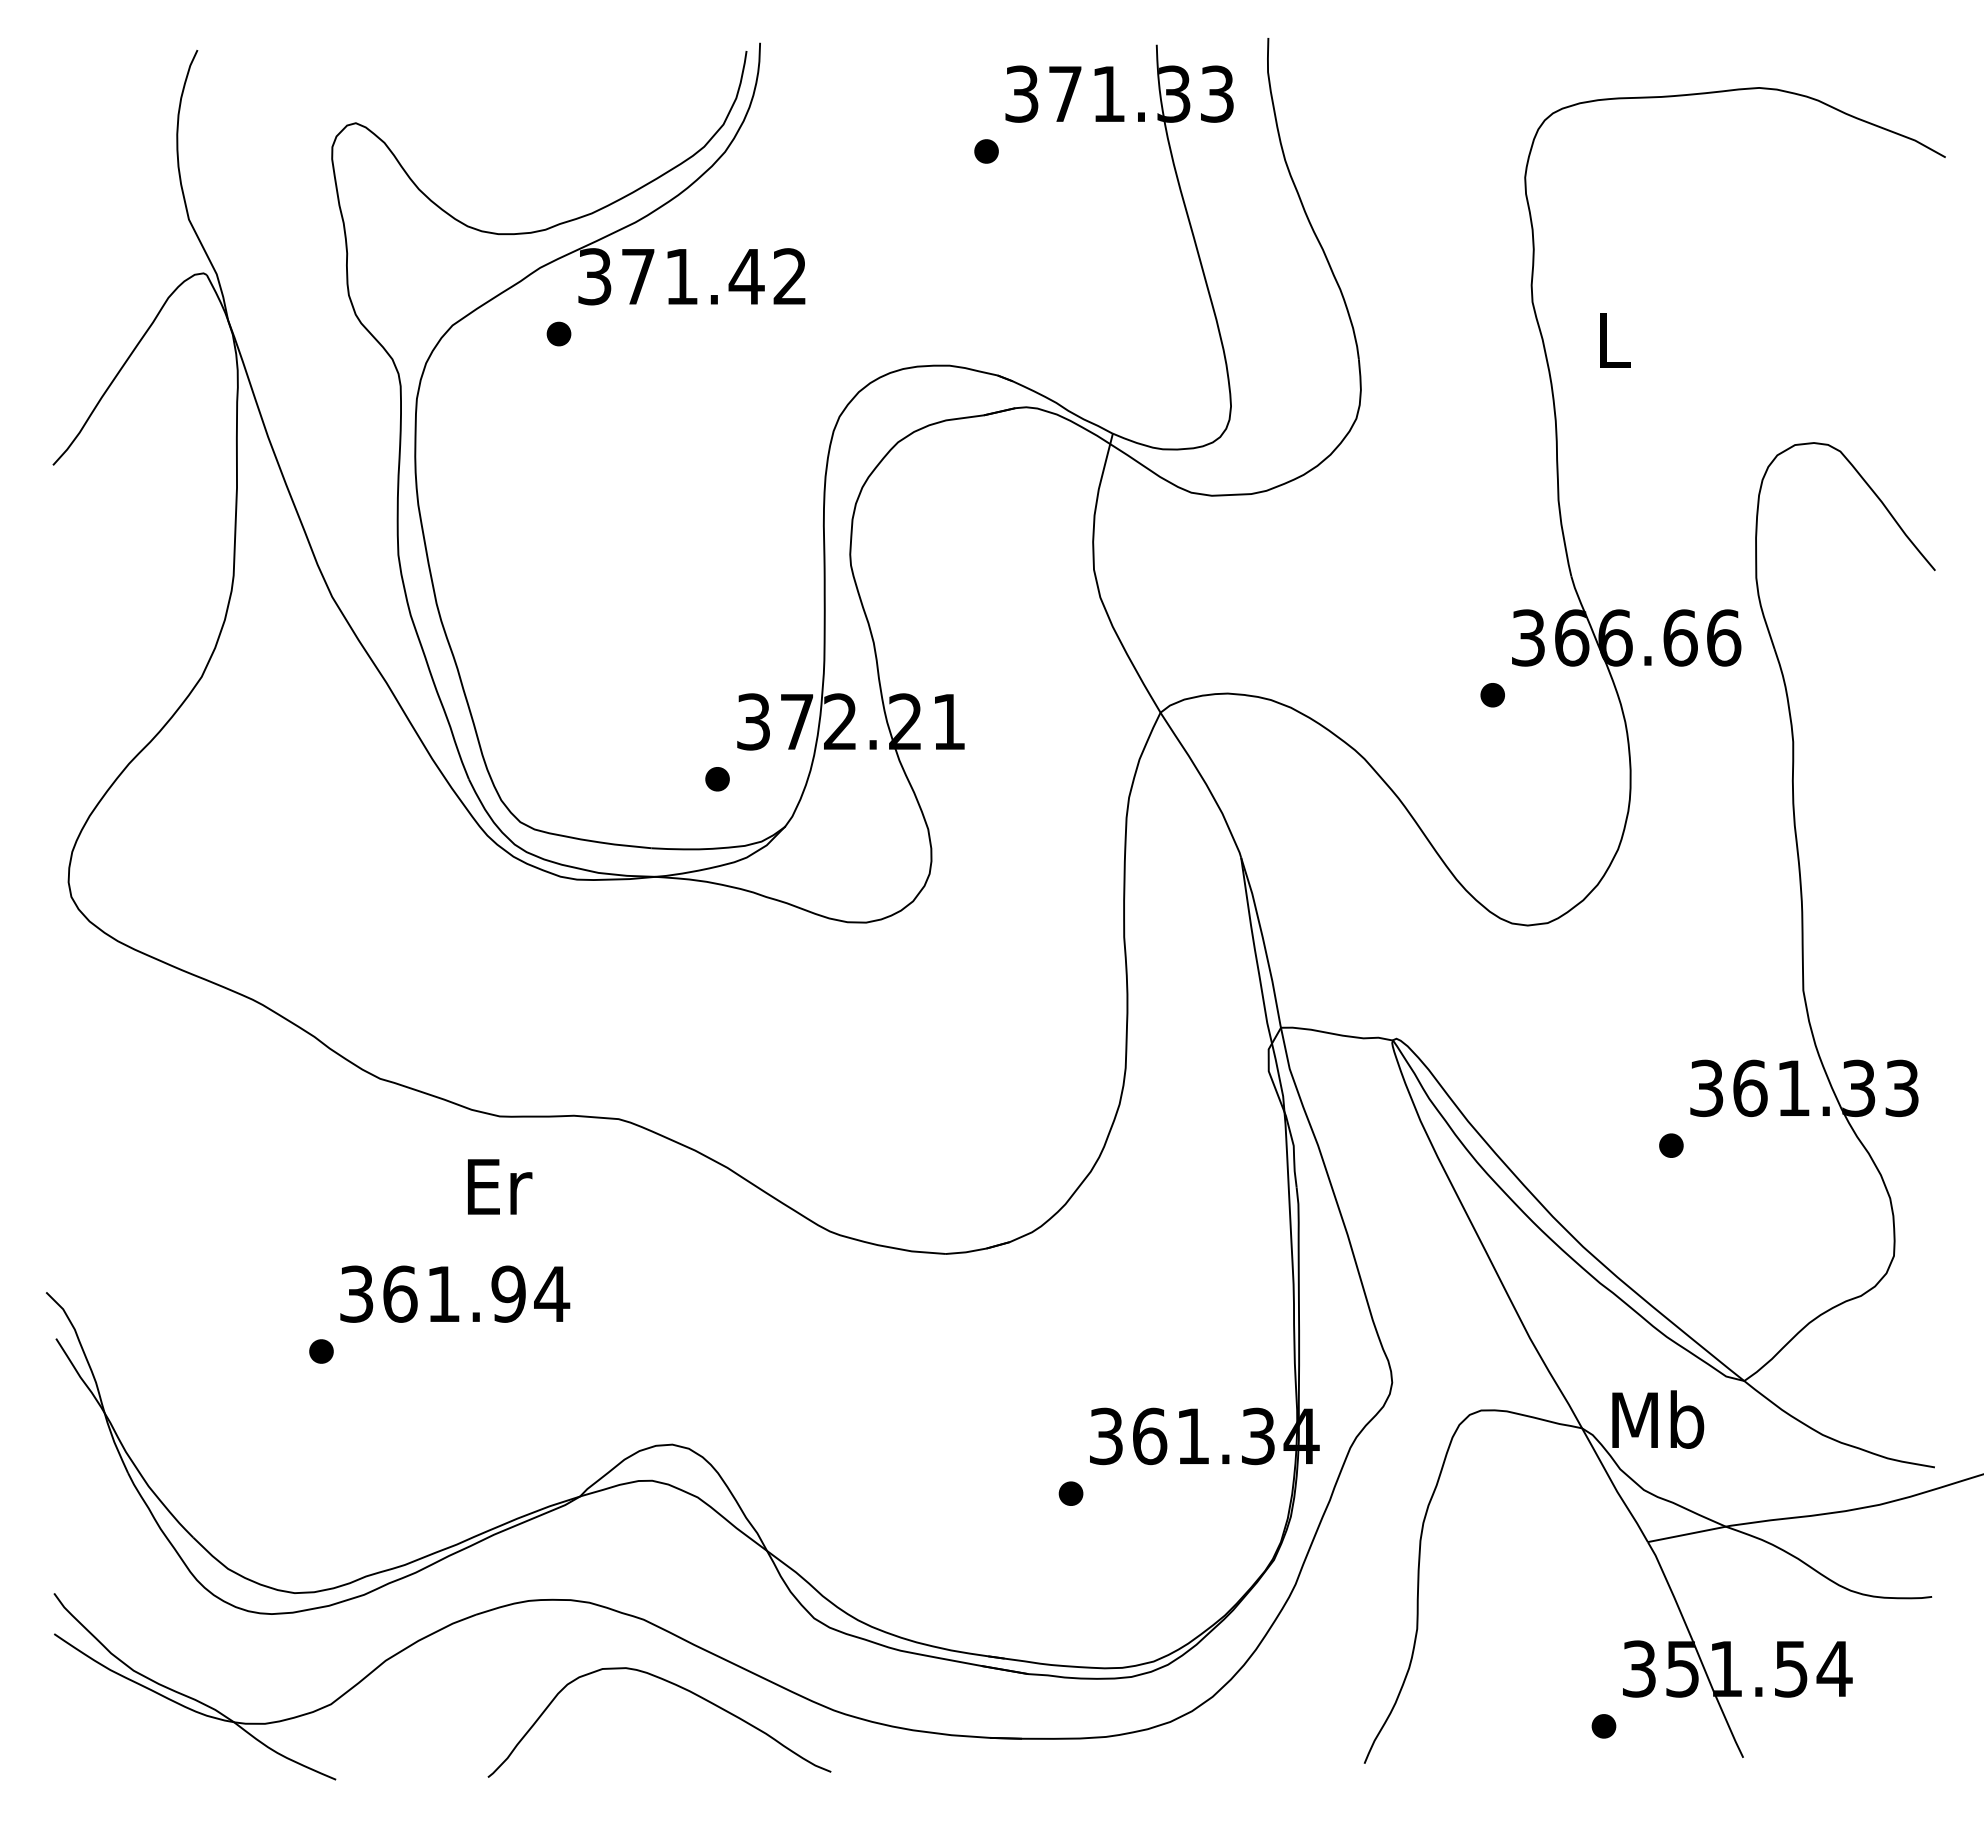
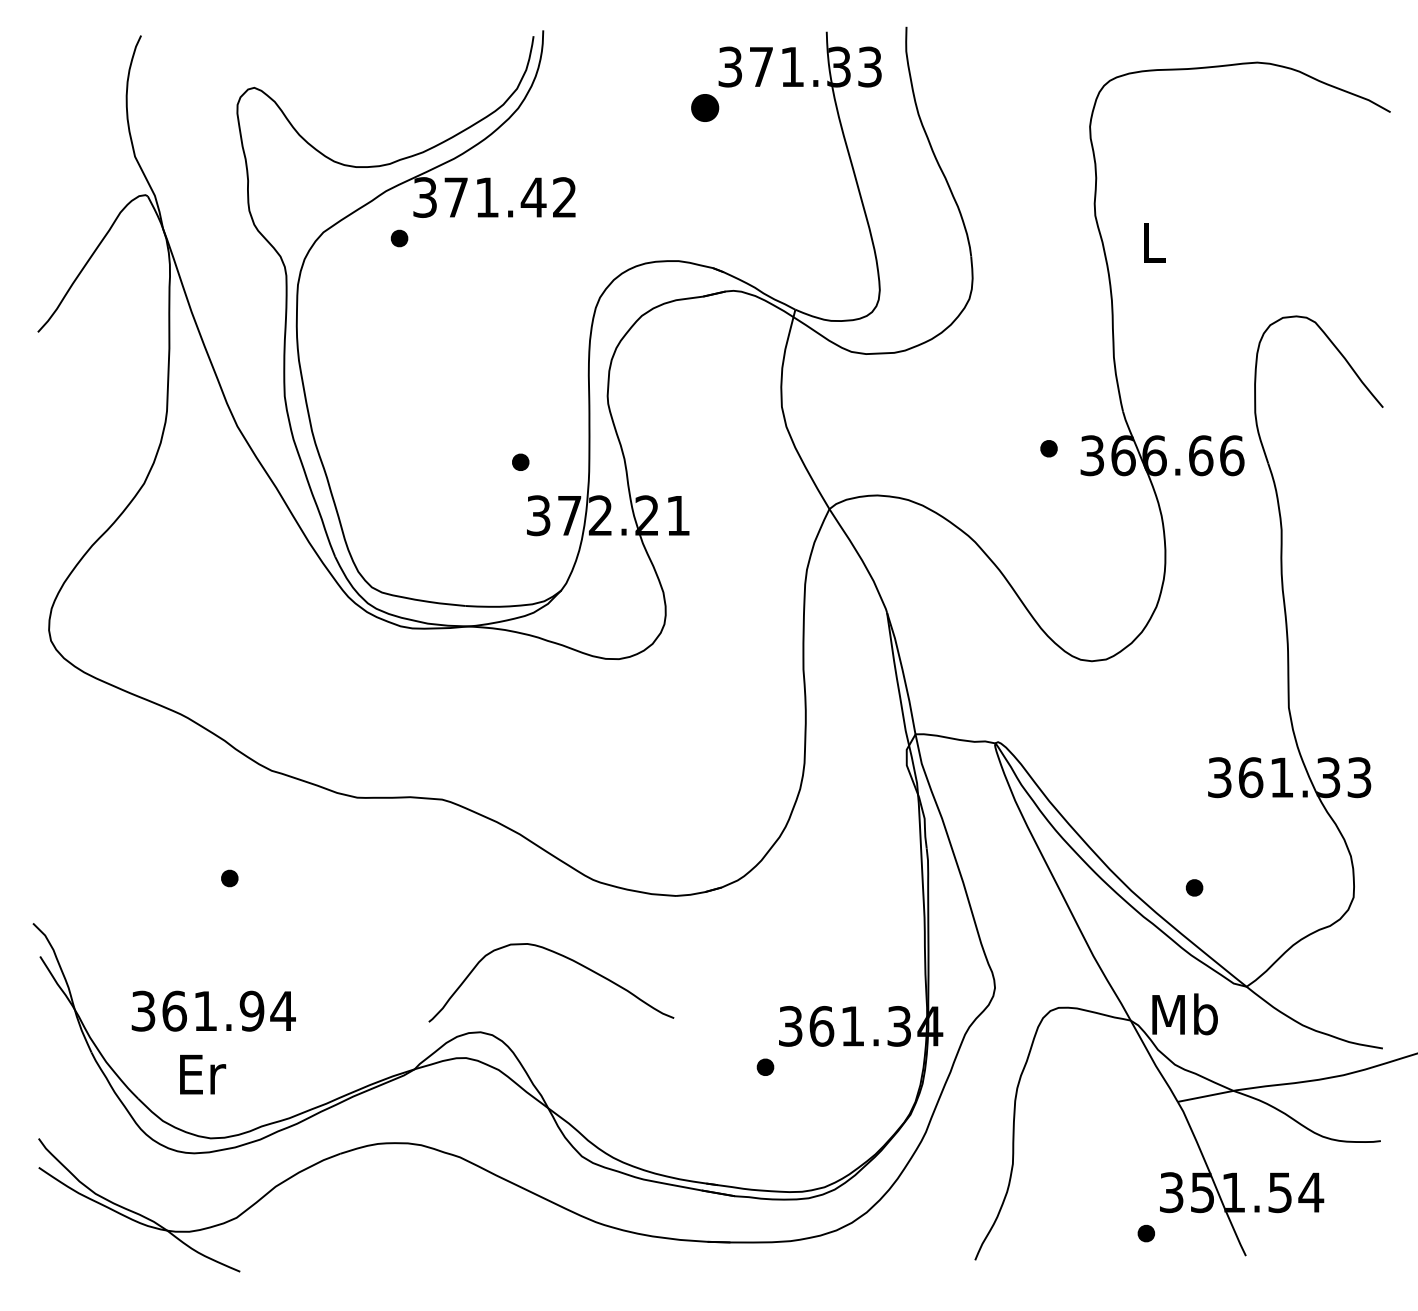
part: (986, 151) -> (705, 108), size x1.6
part: (1492, 695) -> (1048, 448), moved
part: (717, 779) -> (520, 462), moved
part: (1671, 1145) -> (1194, 887), moved
text: (500, 1186) -> (203, 1074), moved
text: (455, 1293) -> (214, 1010), moved
part: (321, 1351) -> (229, 878), moved
curve: (676, 1686) -> (563, 957), moved

